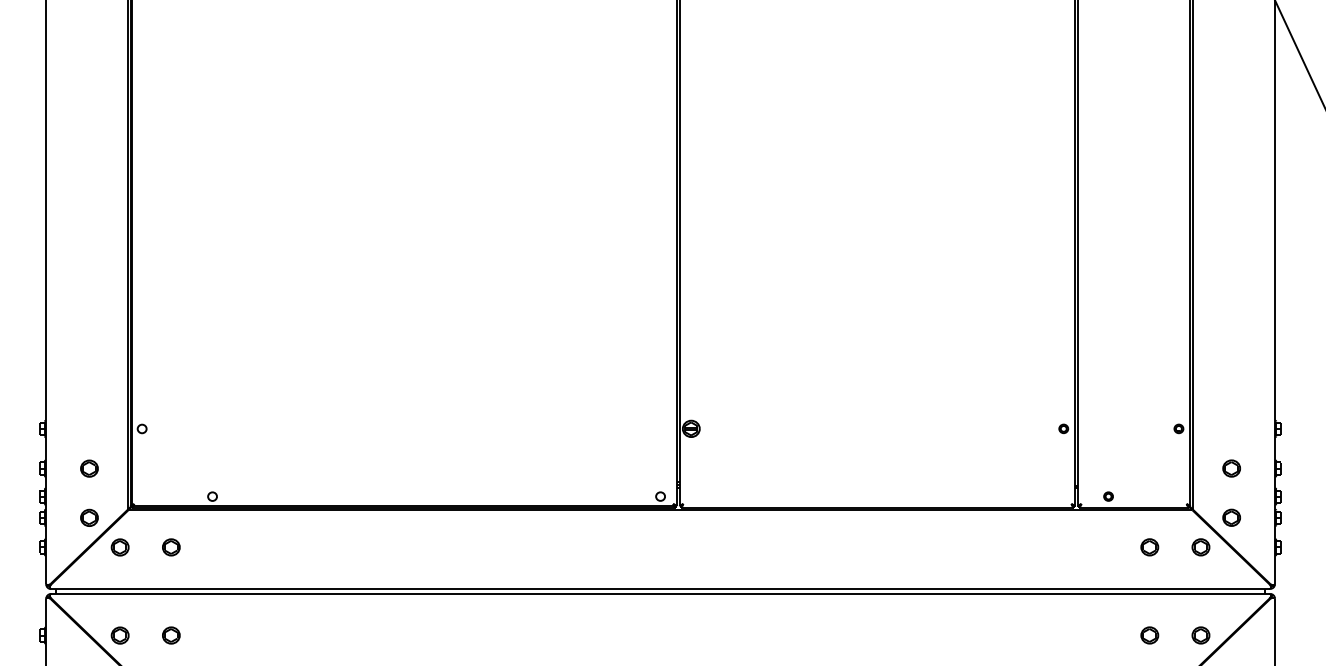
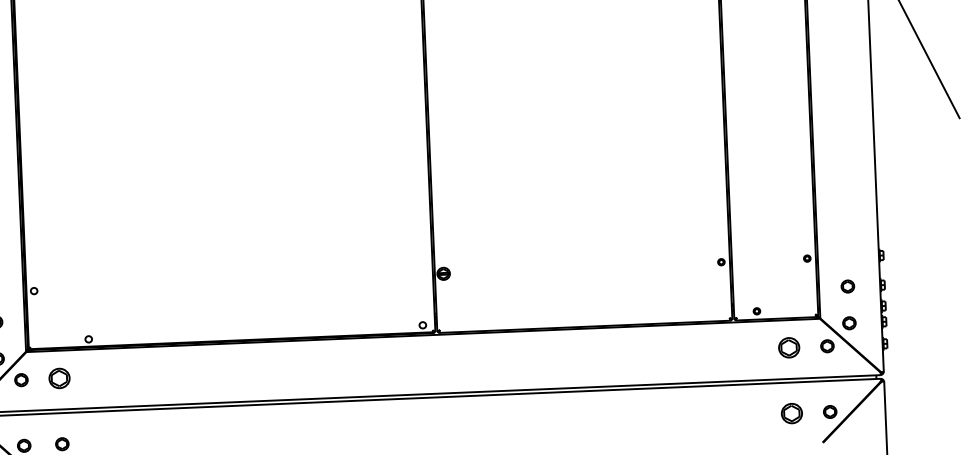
part: (171, 547) -> (59, 378), size x1.6
part: (1149, 547) -> (789, 347), size x1.6
part: (1149, 635) -> (791, 413), size x1.6

